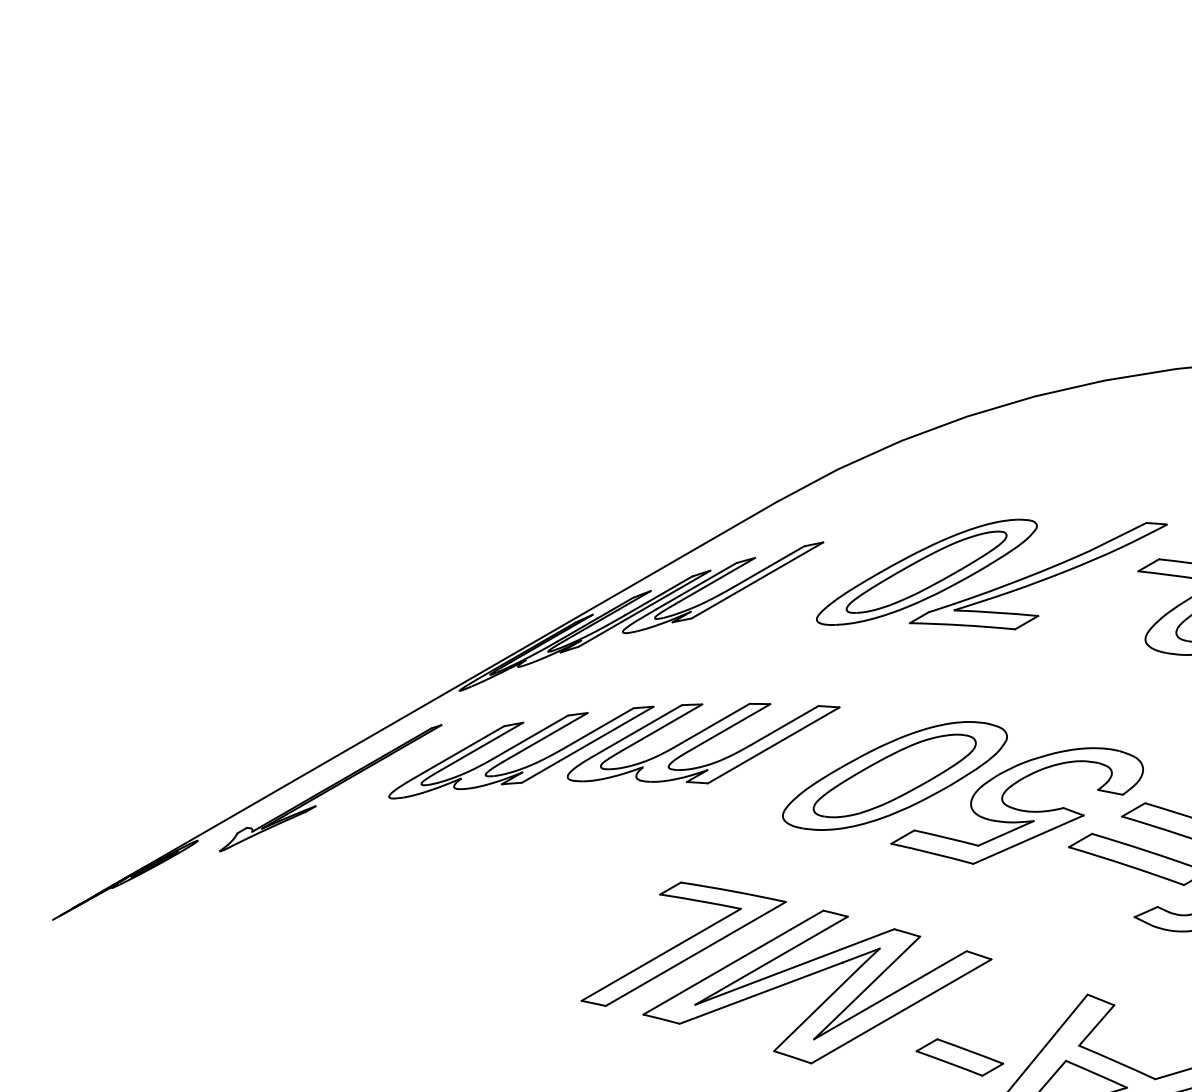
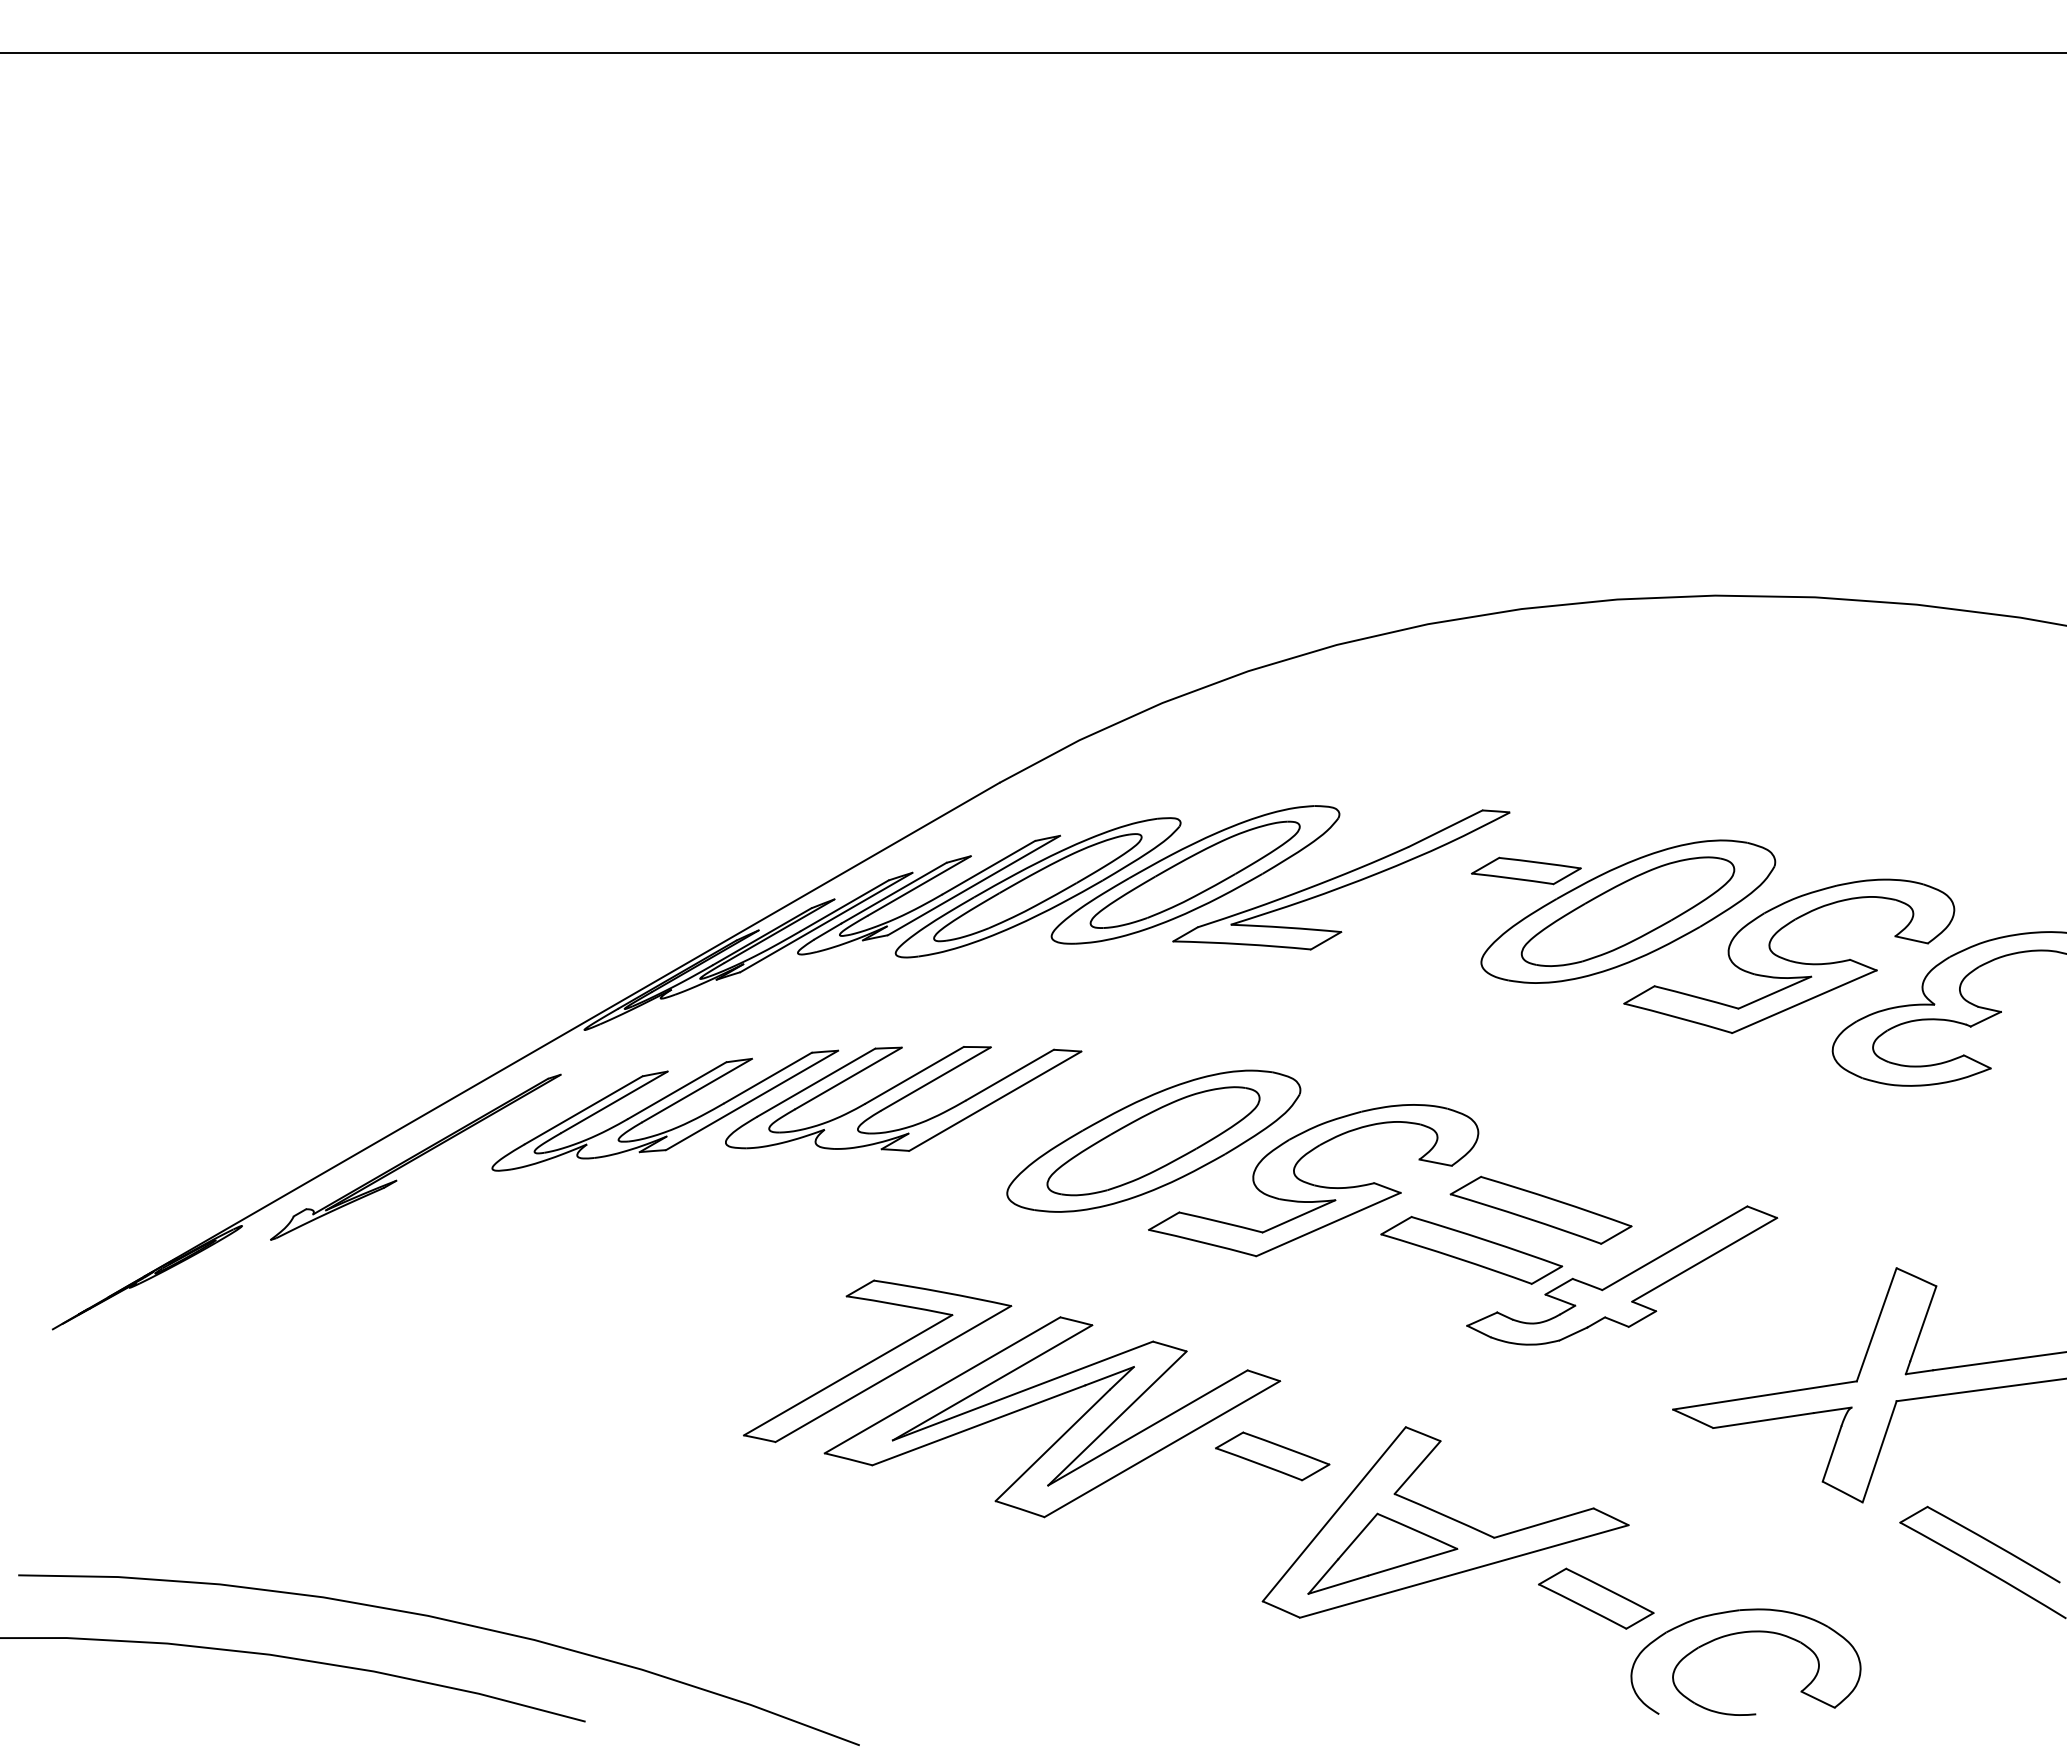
part: (806, 581) -> (1037, 887), added
part: (959, 1057) -> (1272, 1456), moved

